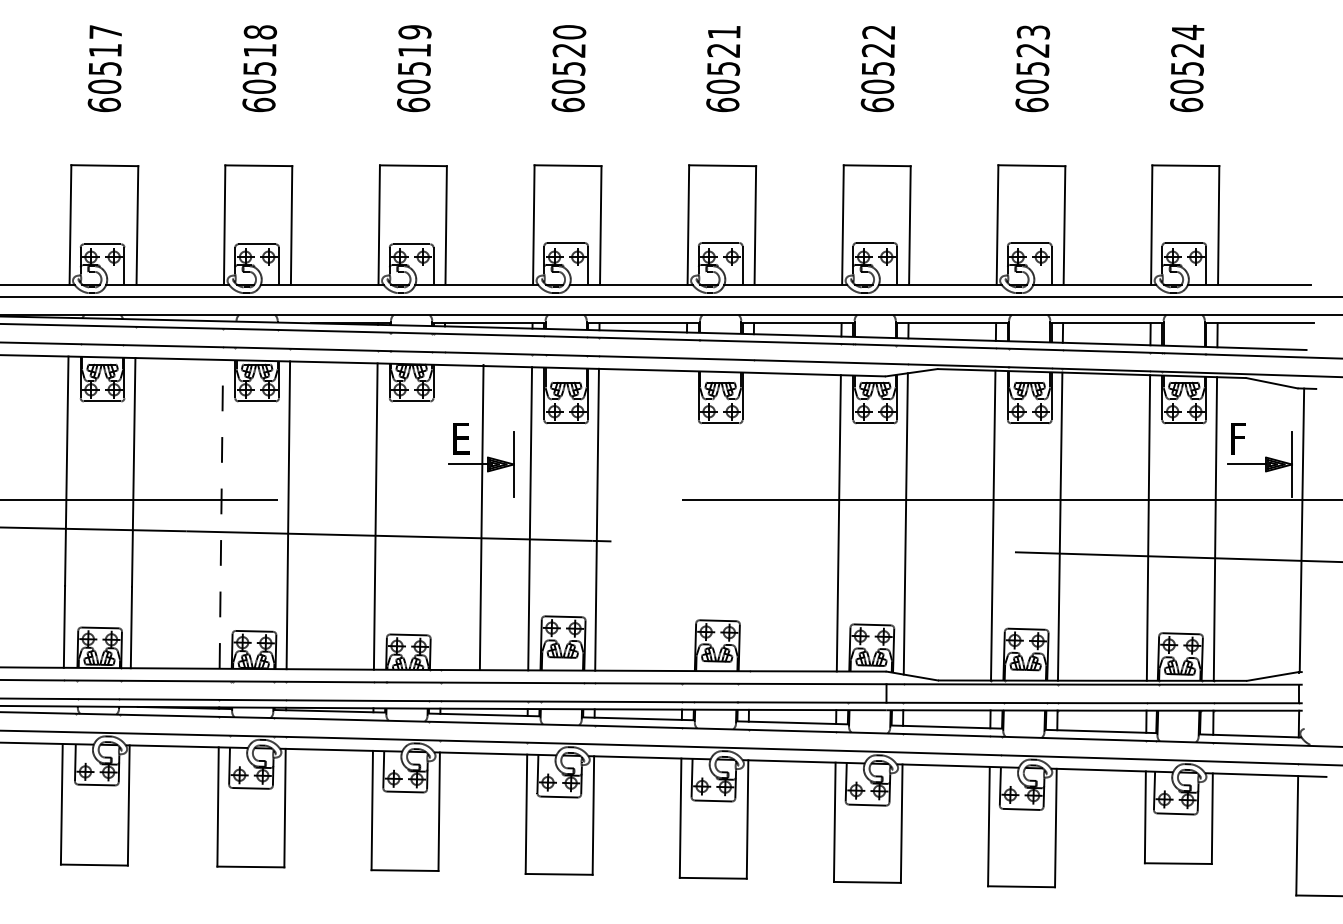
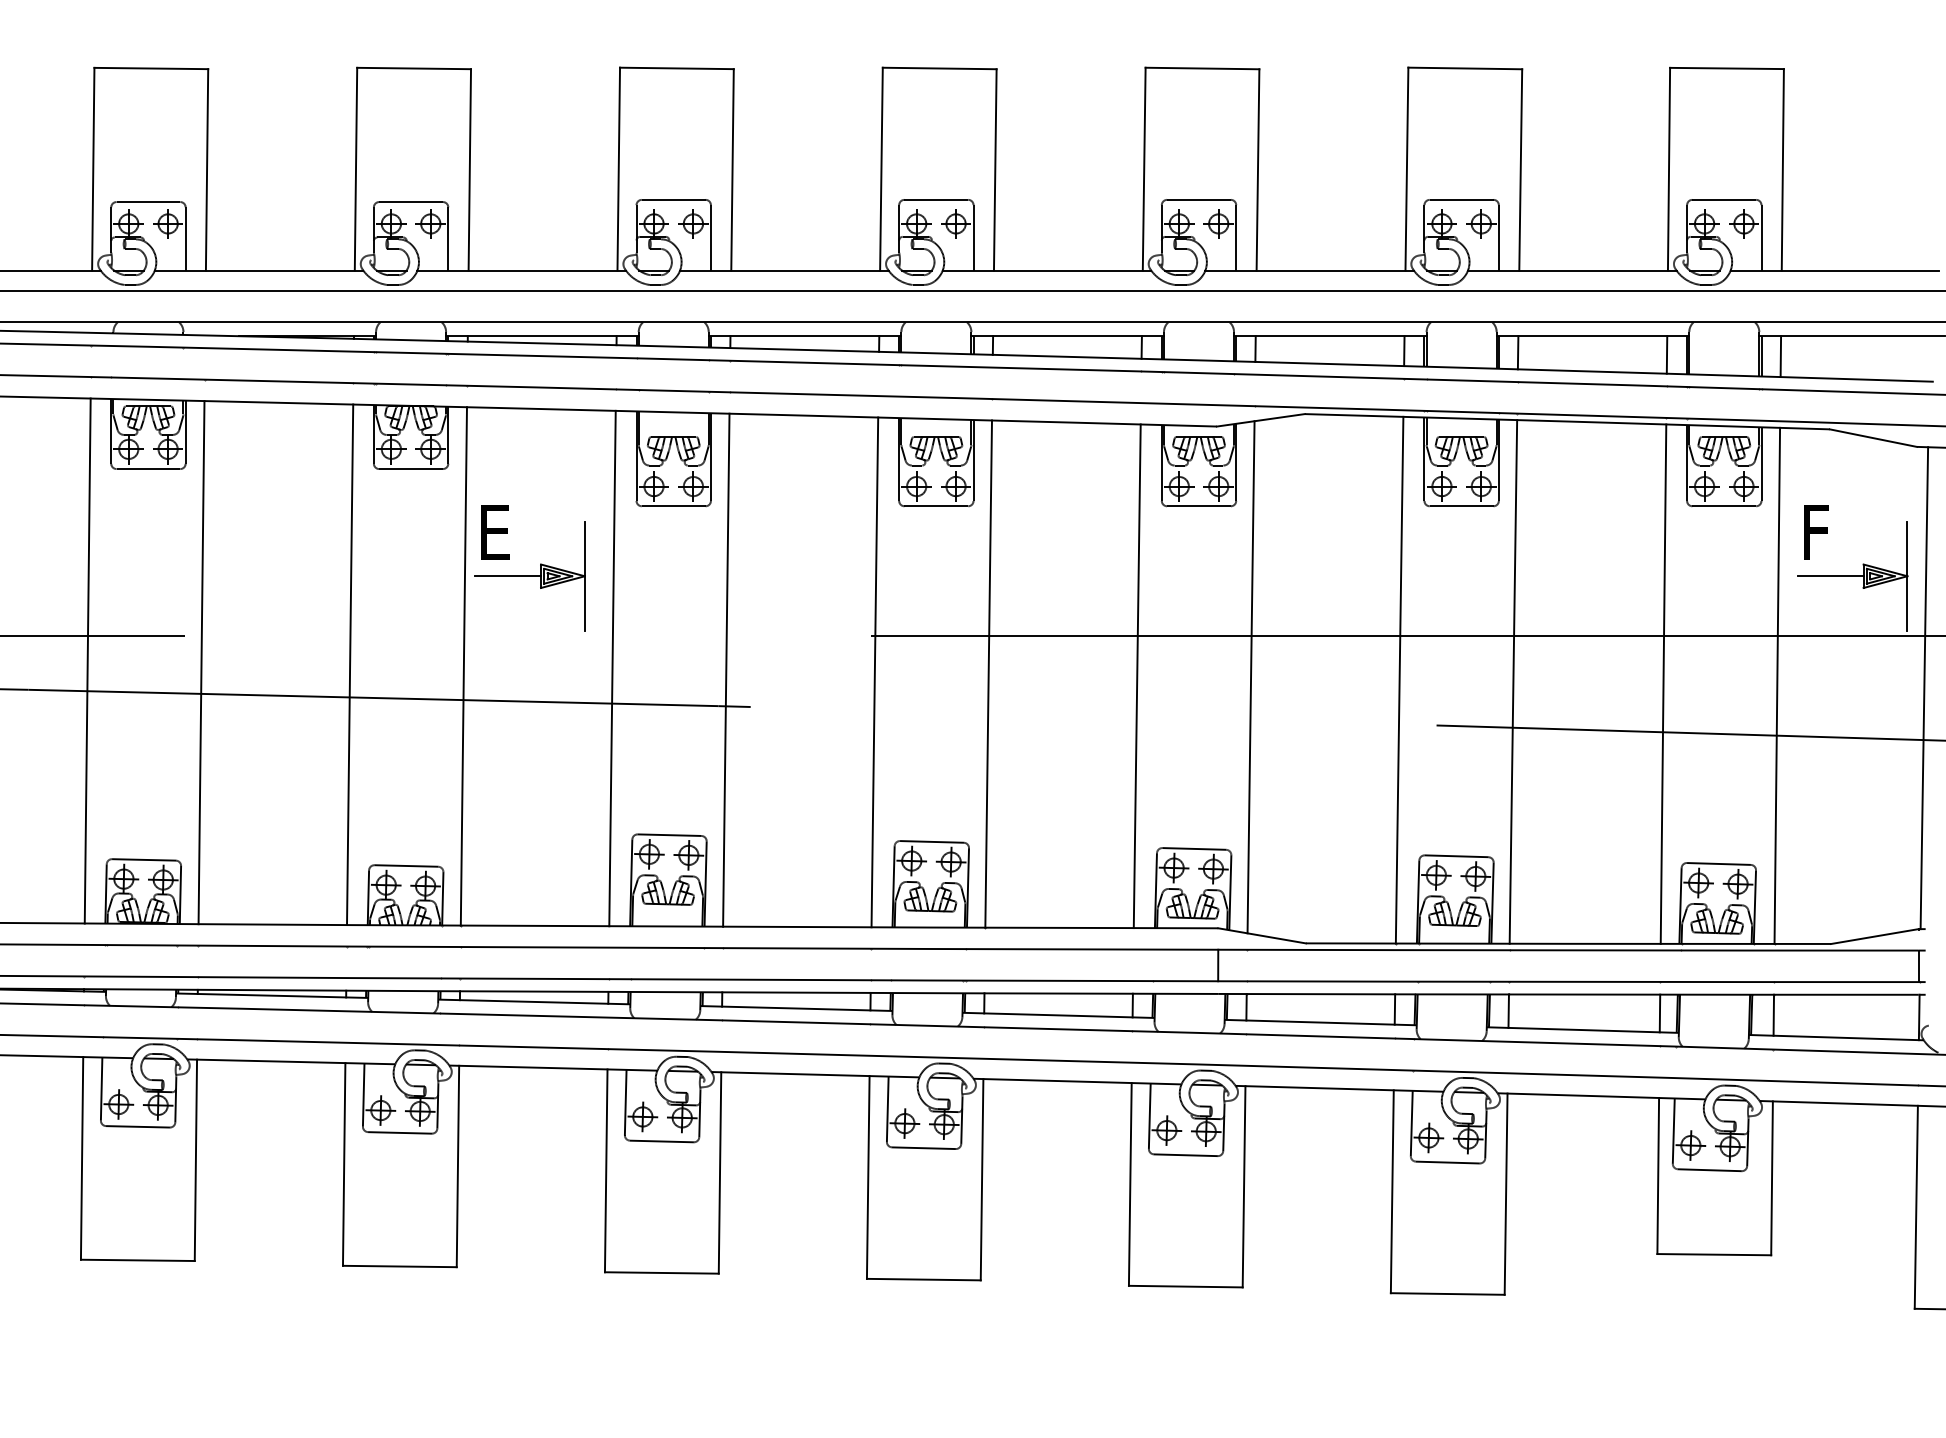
line: (221, 513) -> (87, 659), dashed -> solid
line: (481, 517) -> (463, 666), moved
line: (684, 521) -> (874, 673), added
line: (751, 521) -> (988, 673), added

